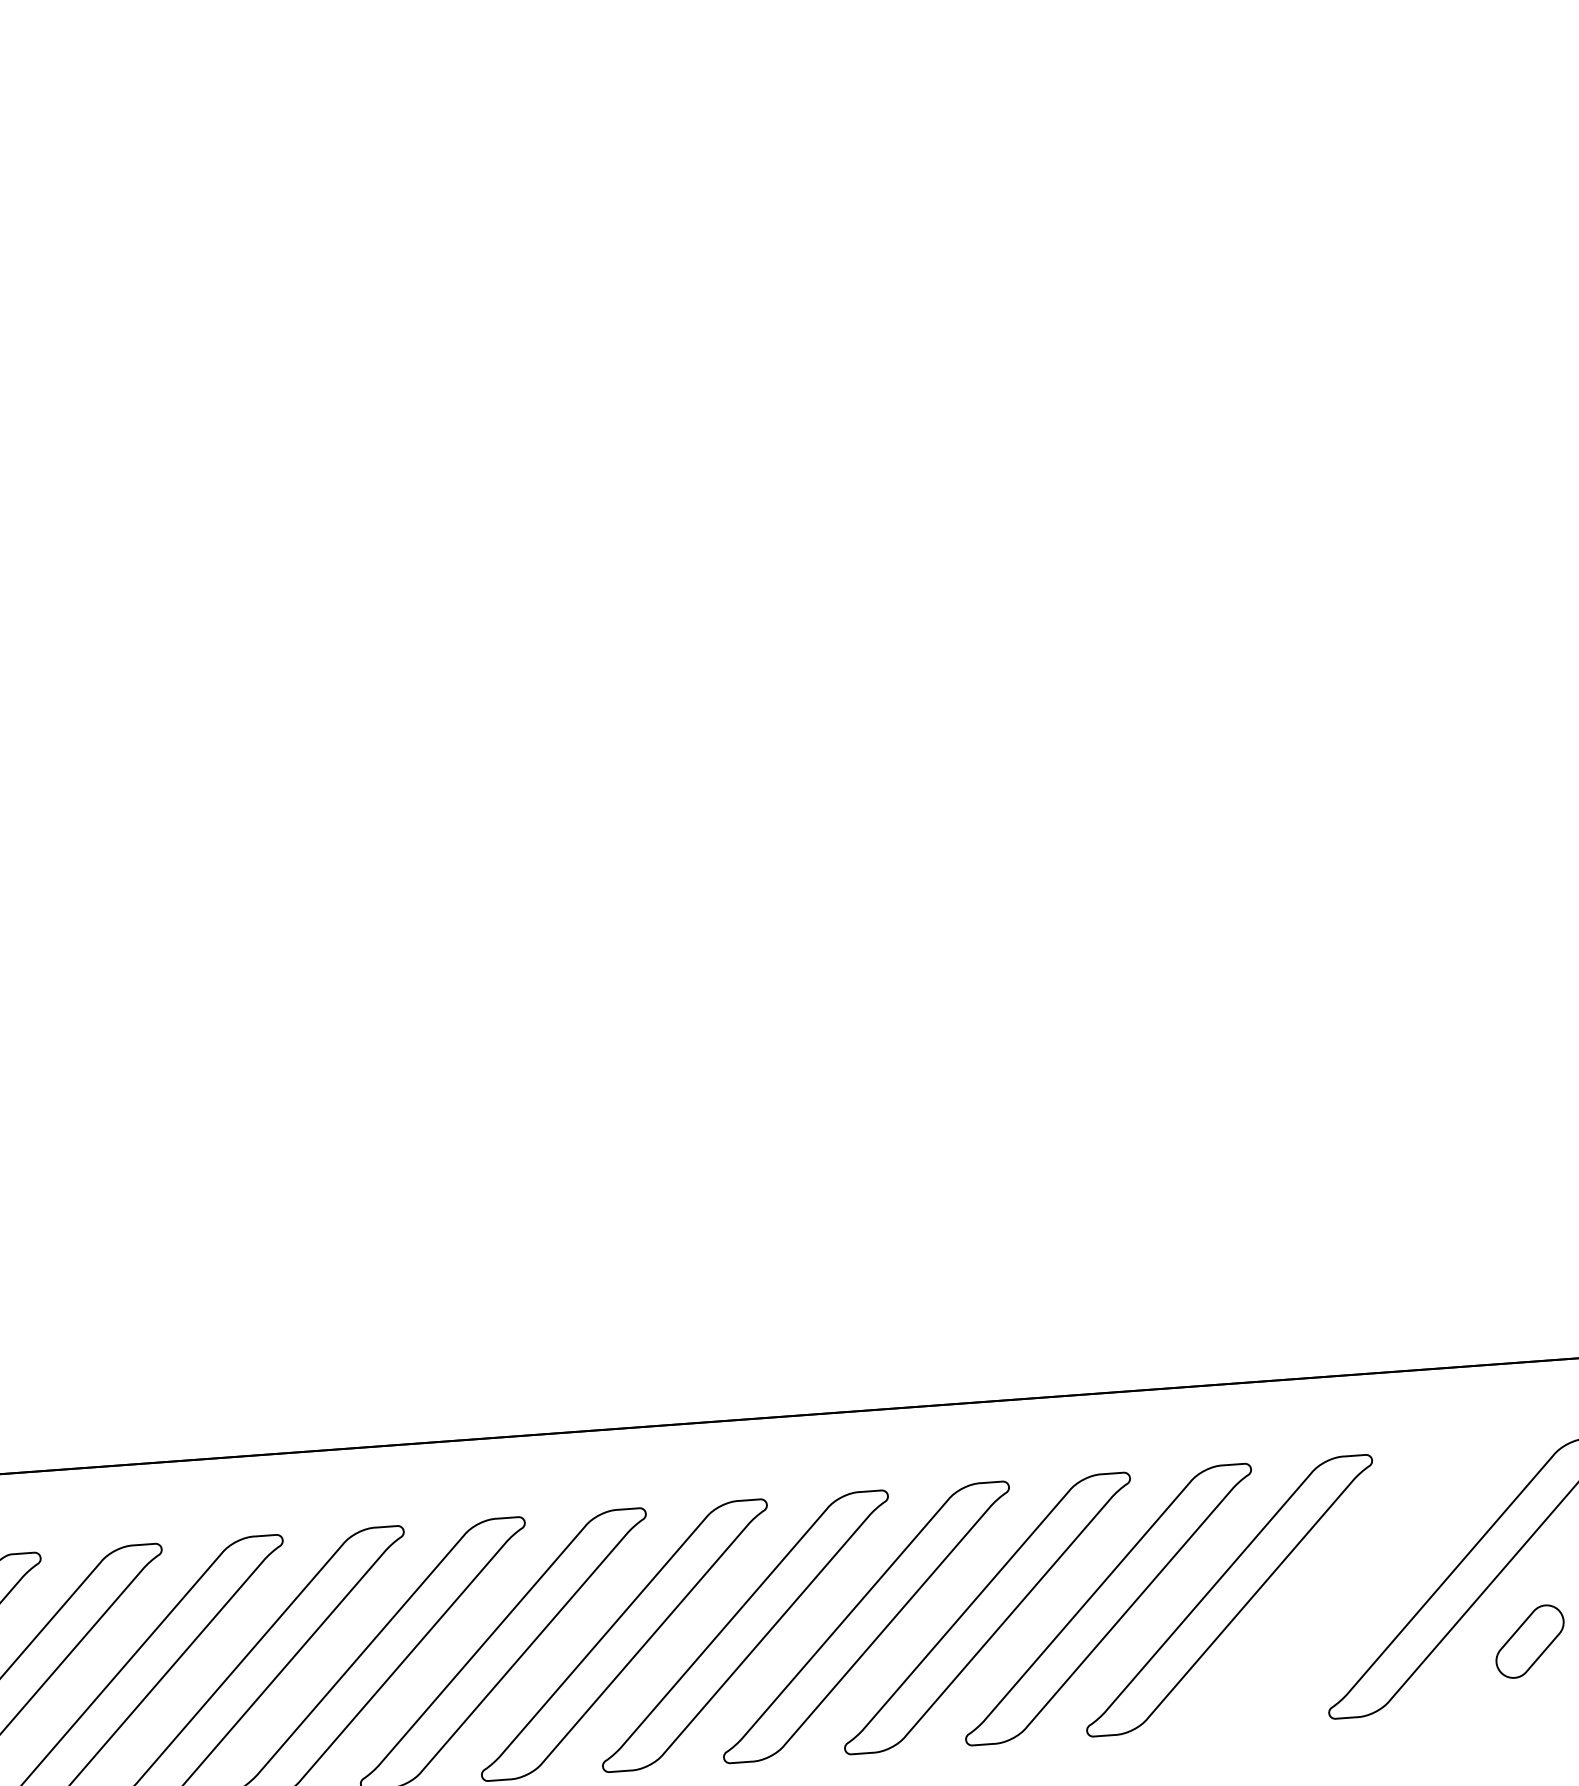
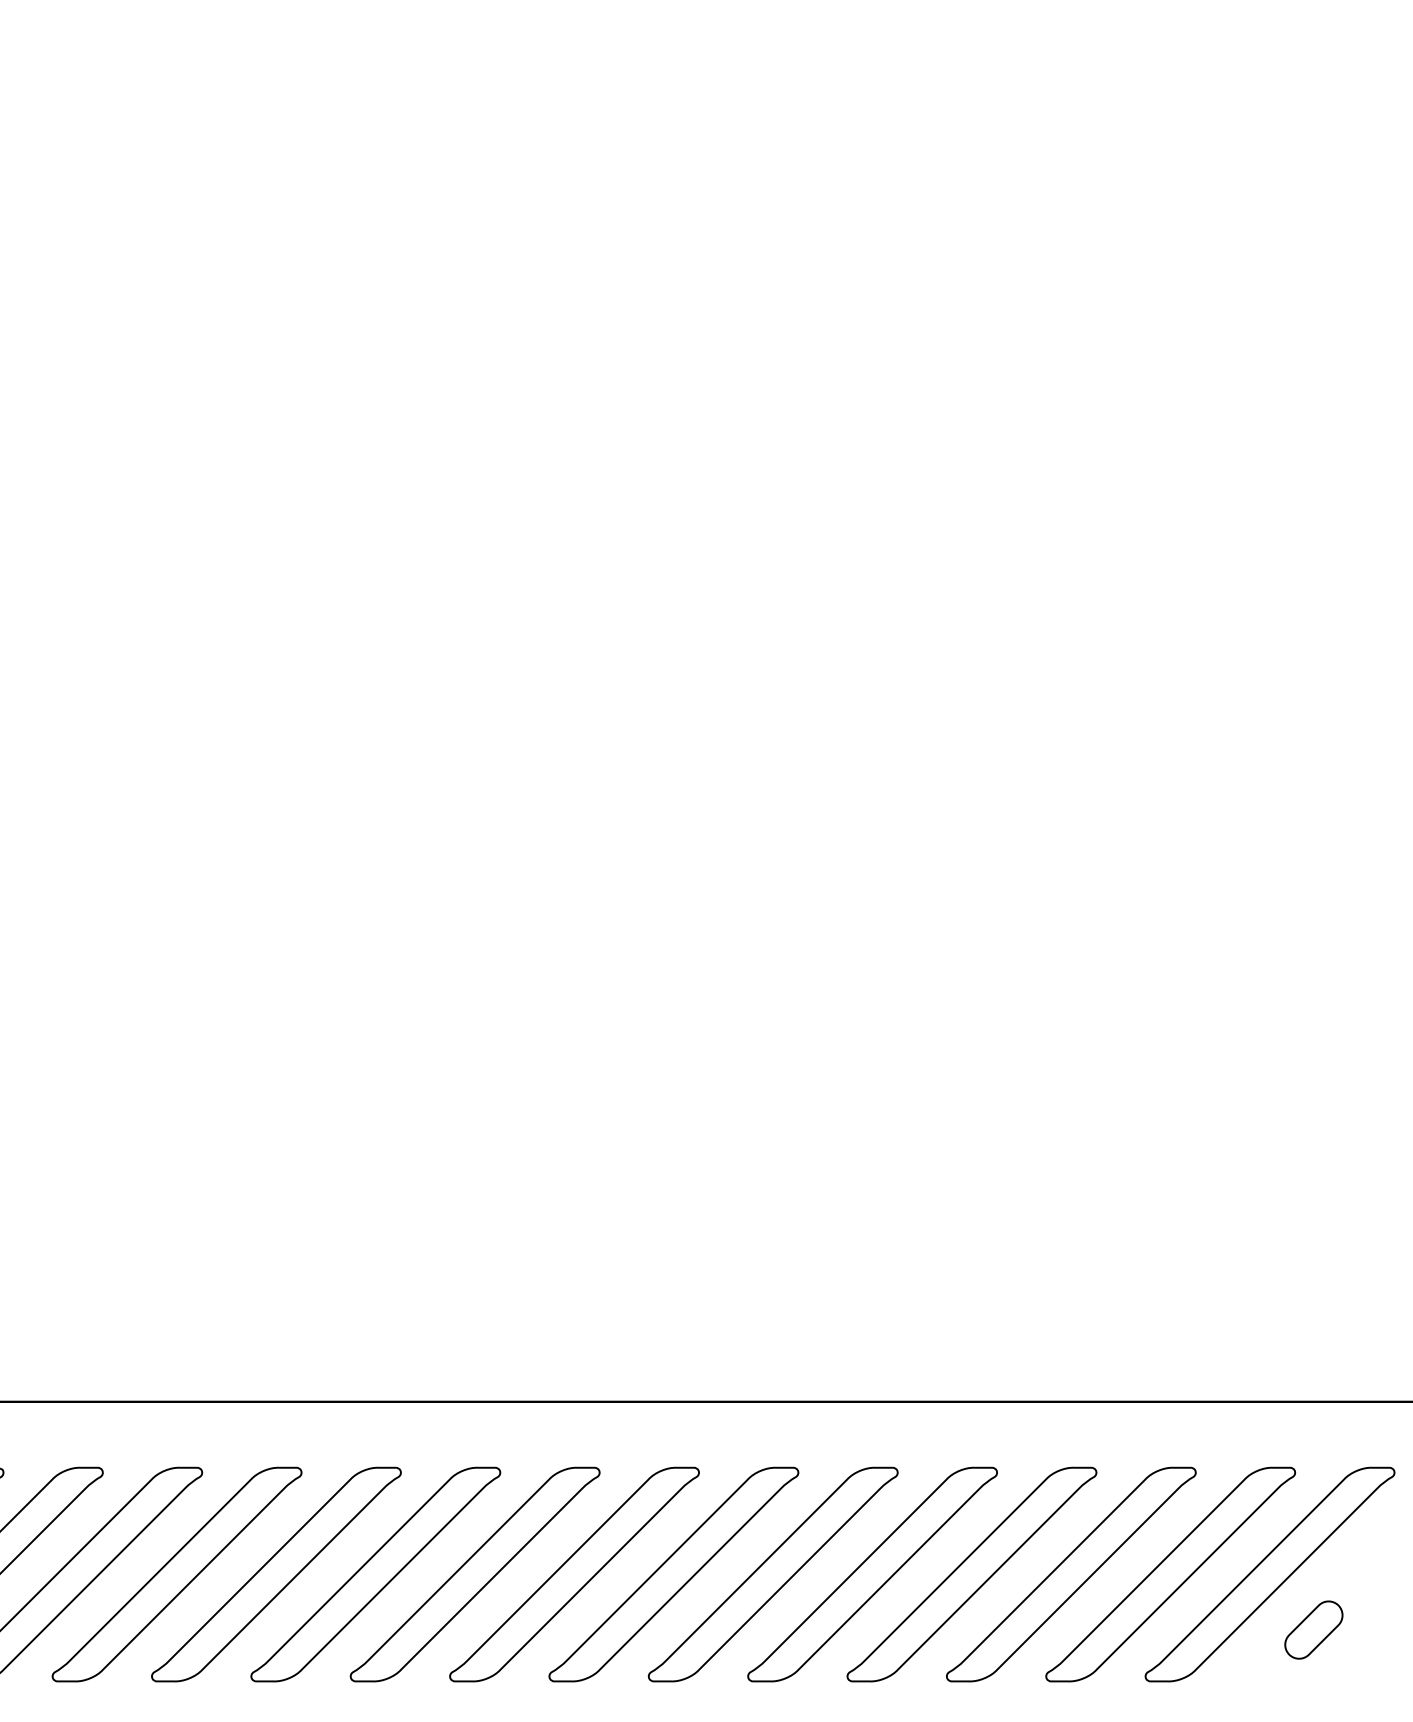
part: (1350, 1586) -> (1170, 1574), added

